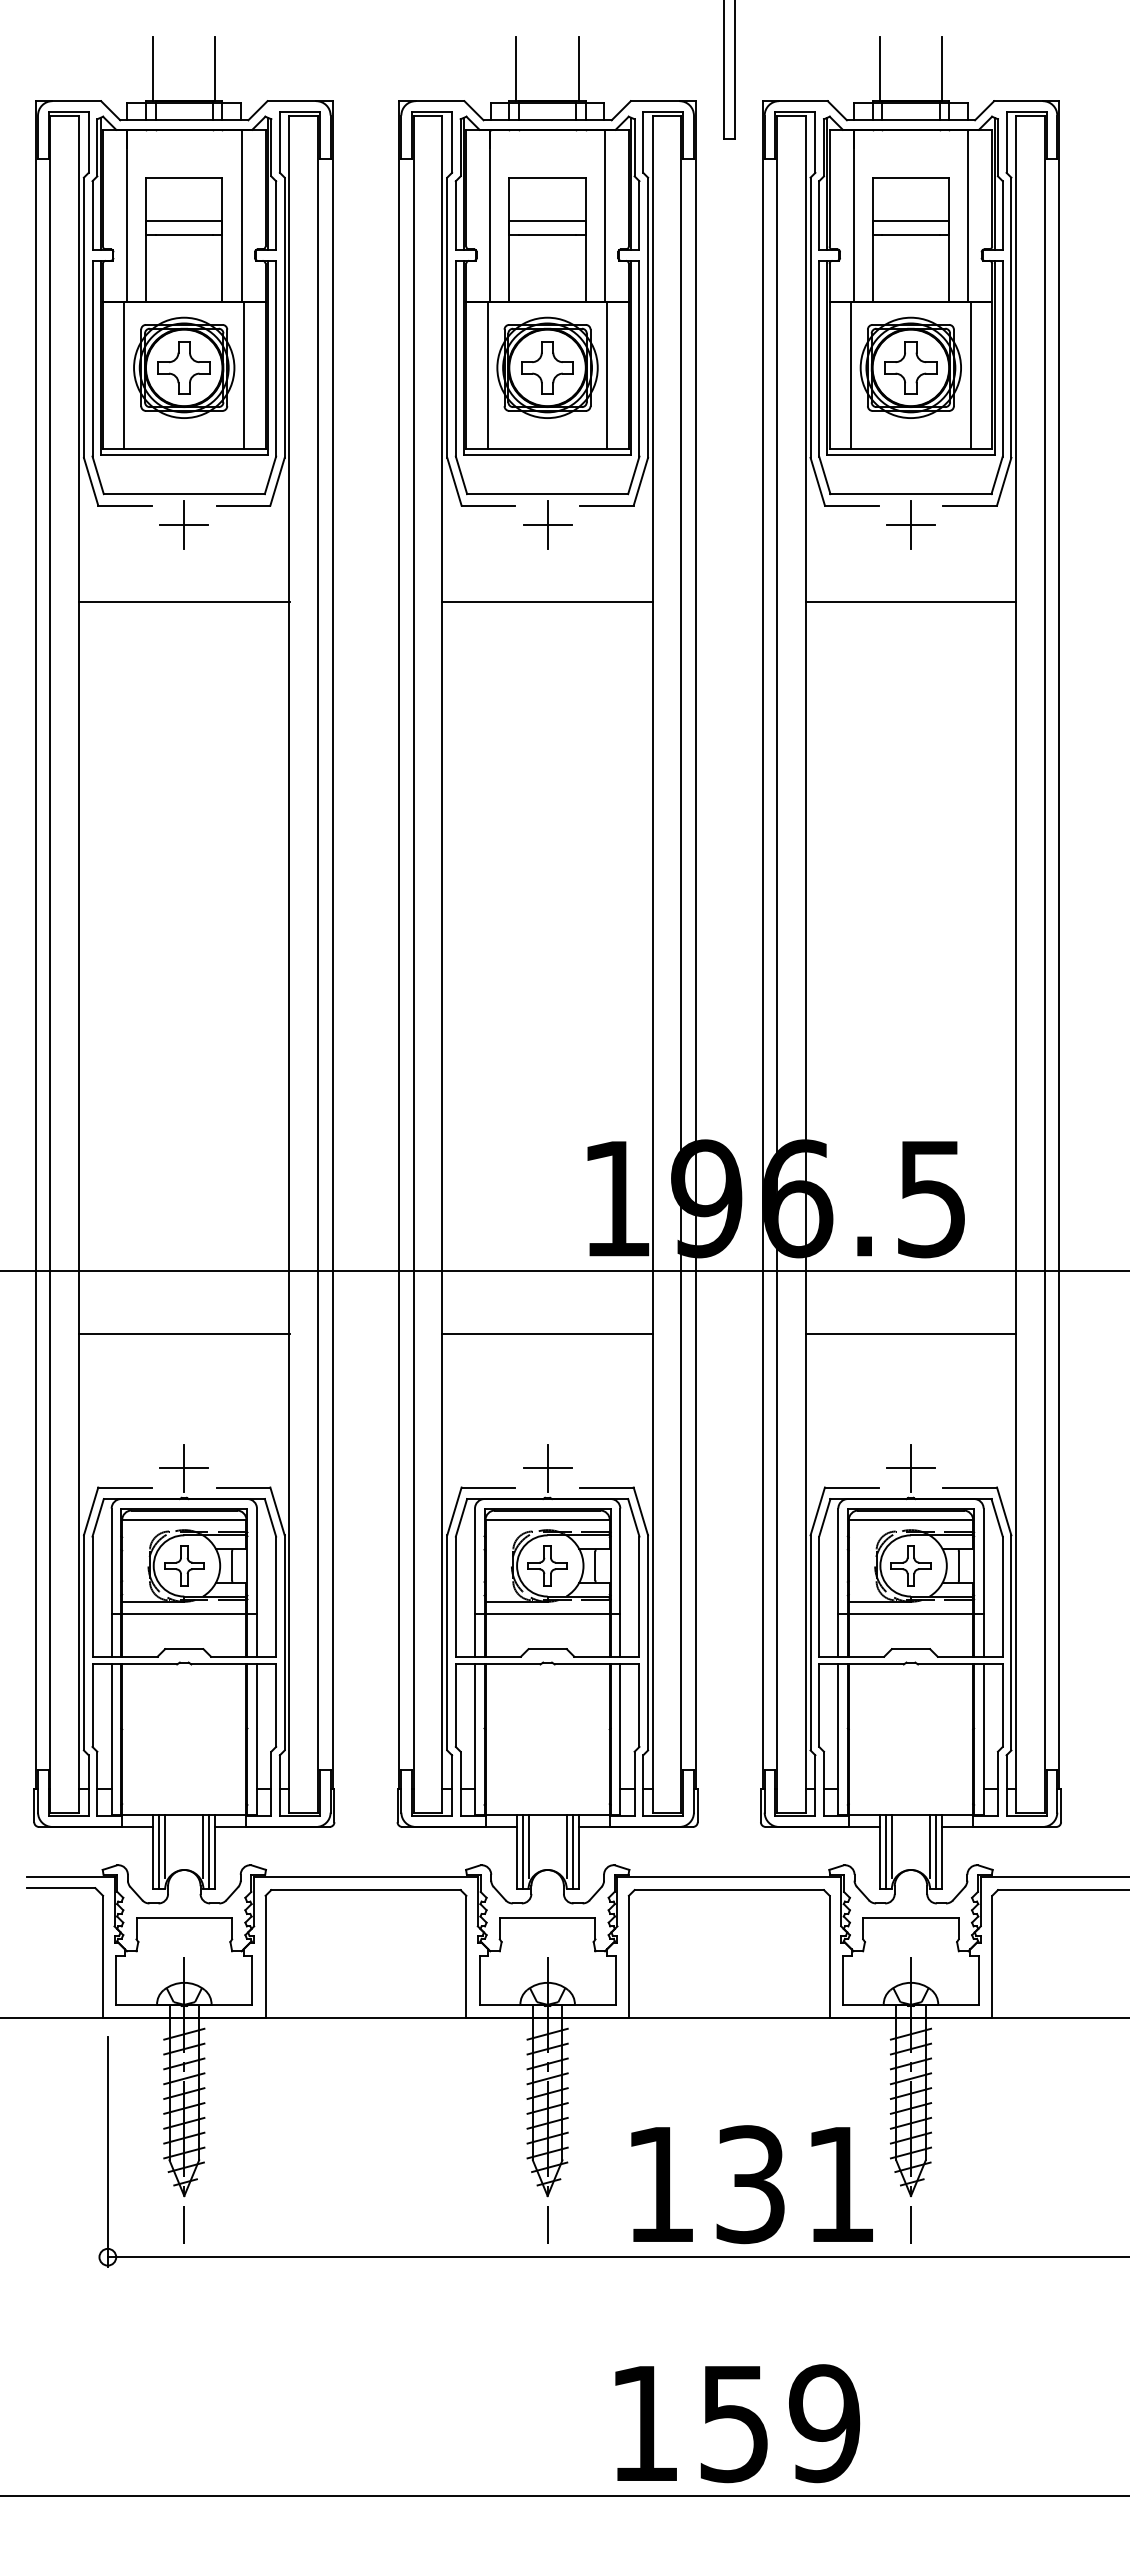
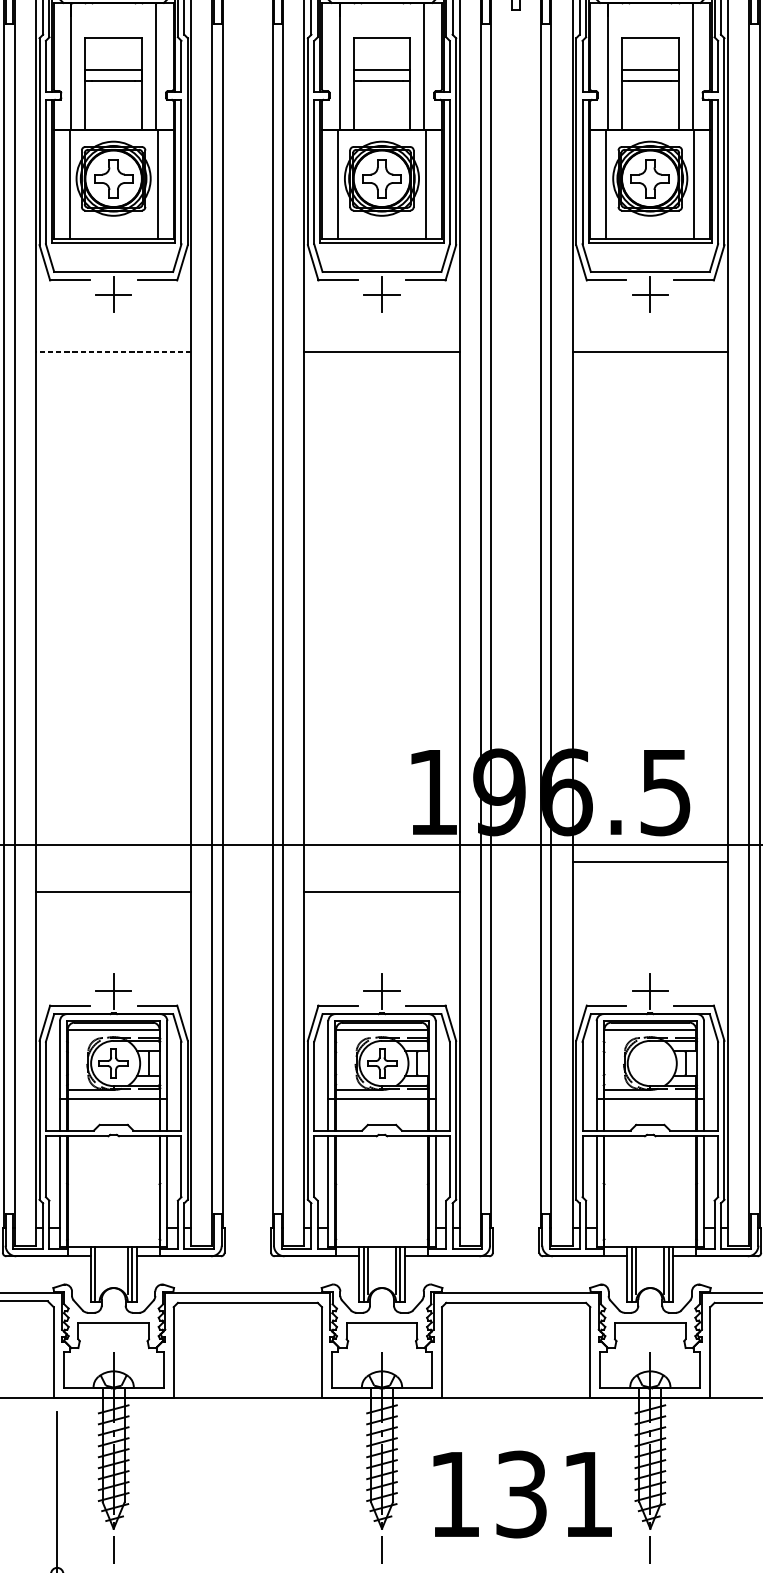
line: (183, 602) -> (113, 352), solid -> dashed
line: (910, 1333) -> (649, 862), moved
part: (910, 1565) -> (649, 1063), removed
line: (165, 1846) -> (99, 1270), removed
text: (751, 2184) -> (522, 1494), moved

